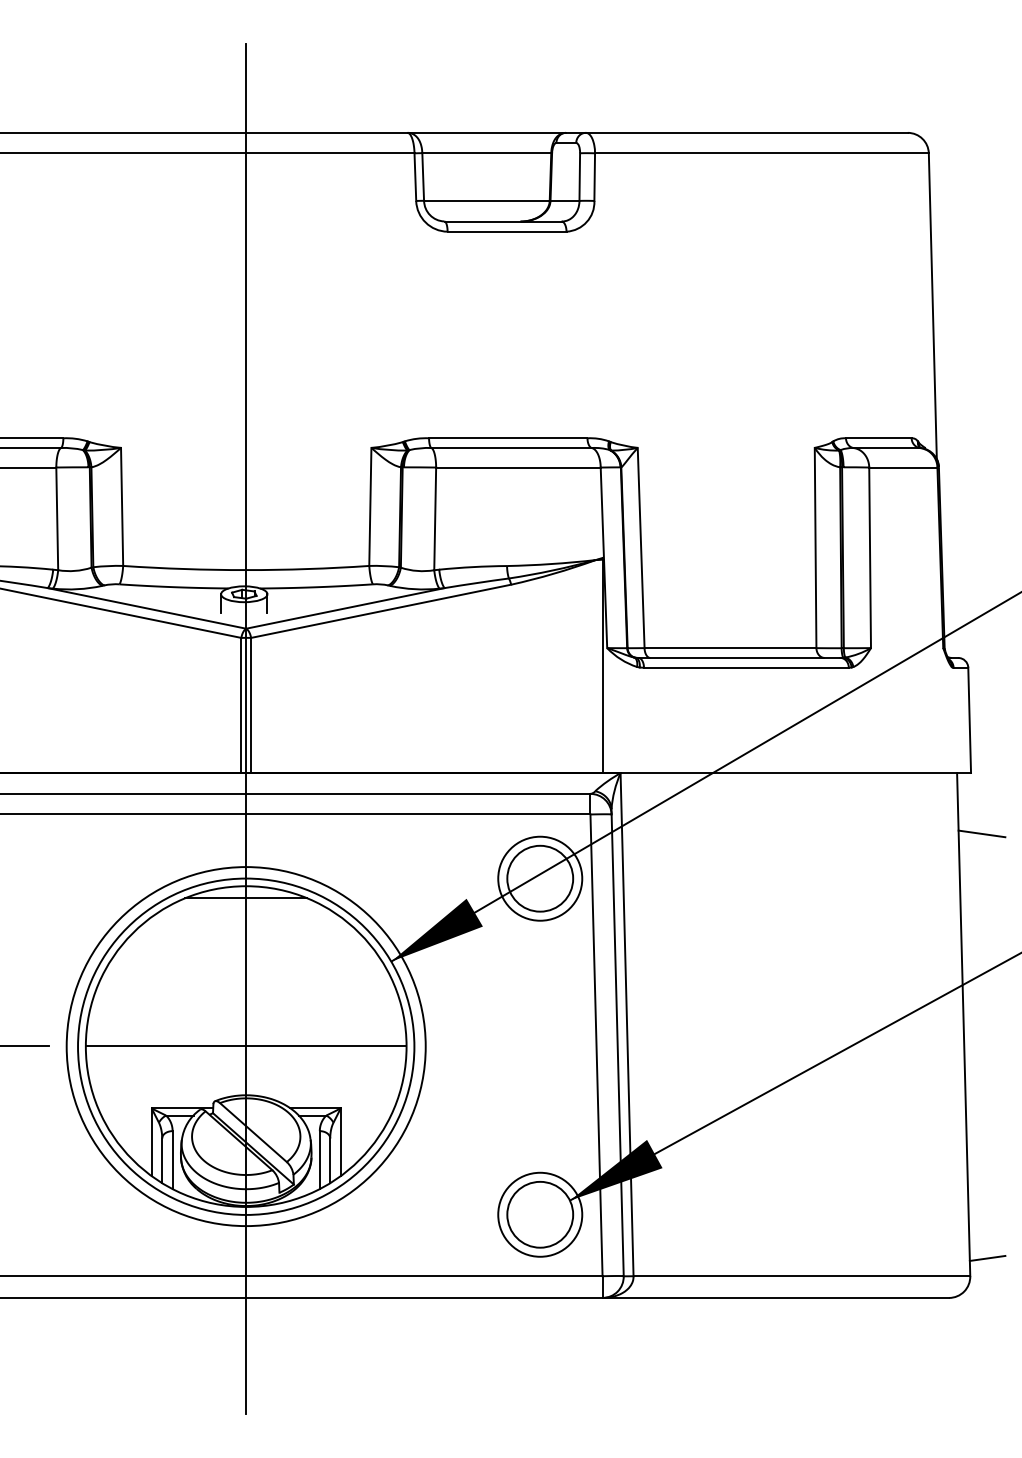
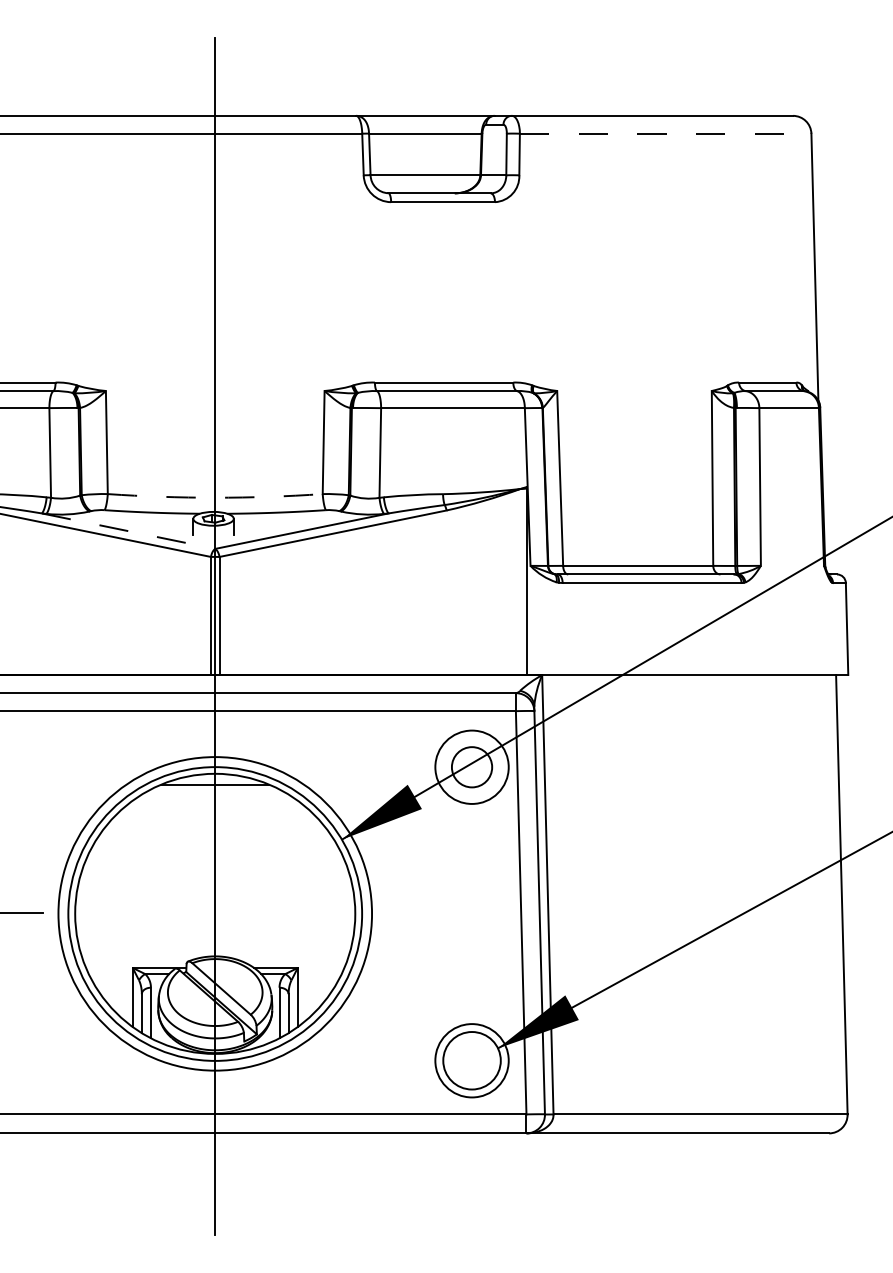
line: (761, 153) -> (665, 133), solid -> dashed
arc: (246, 569) -> (215, 497), solid -> dashed
line: (148, 608) -> (129, 531), solid -> dashed
line: (981, 834) -> (857, 728), removed
circle: (539, 878) -> (471, 767), size x0.7
line: (246, 1046) -> (215, 913), removed
line: (987, 1257) -> (862, 1098), removed

